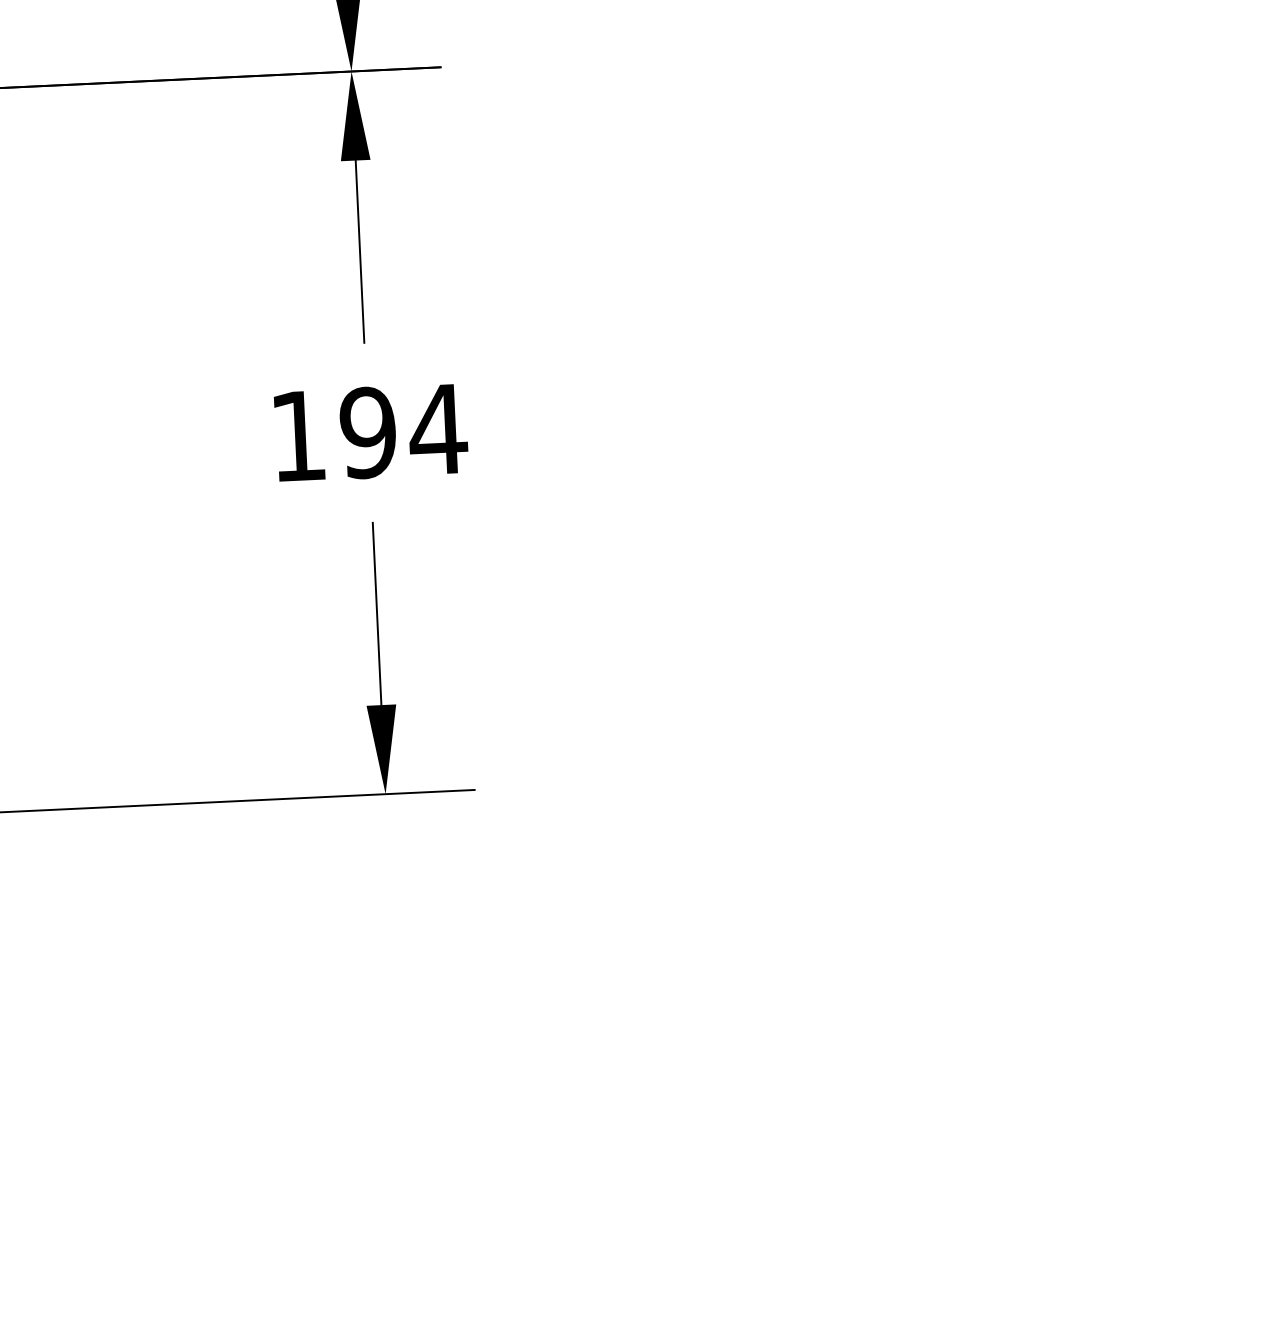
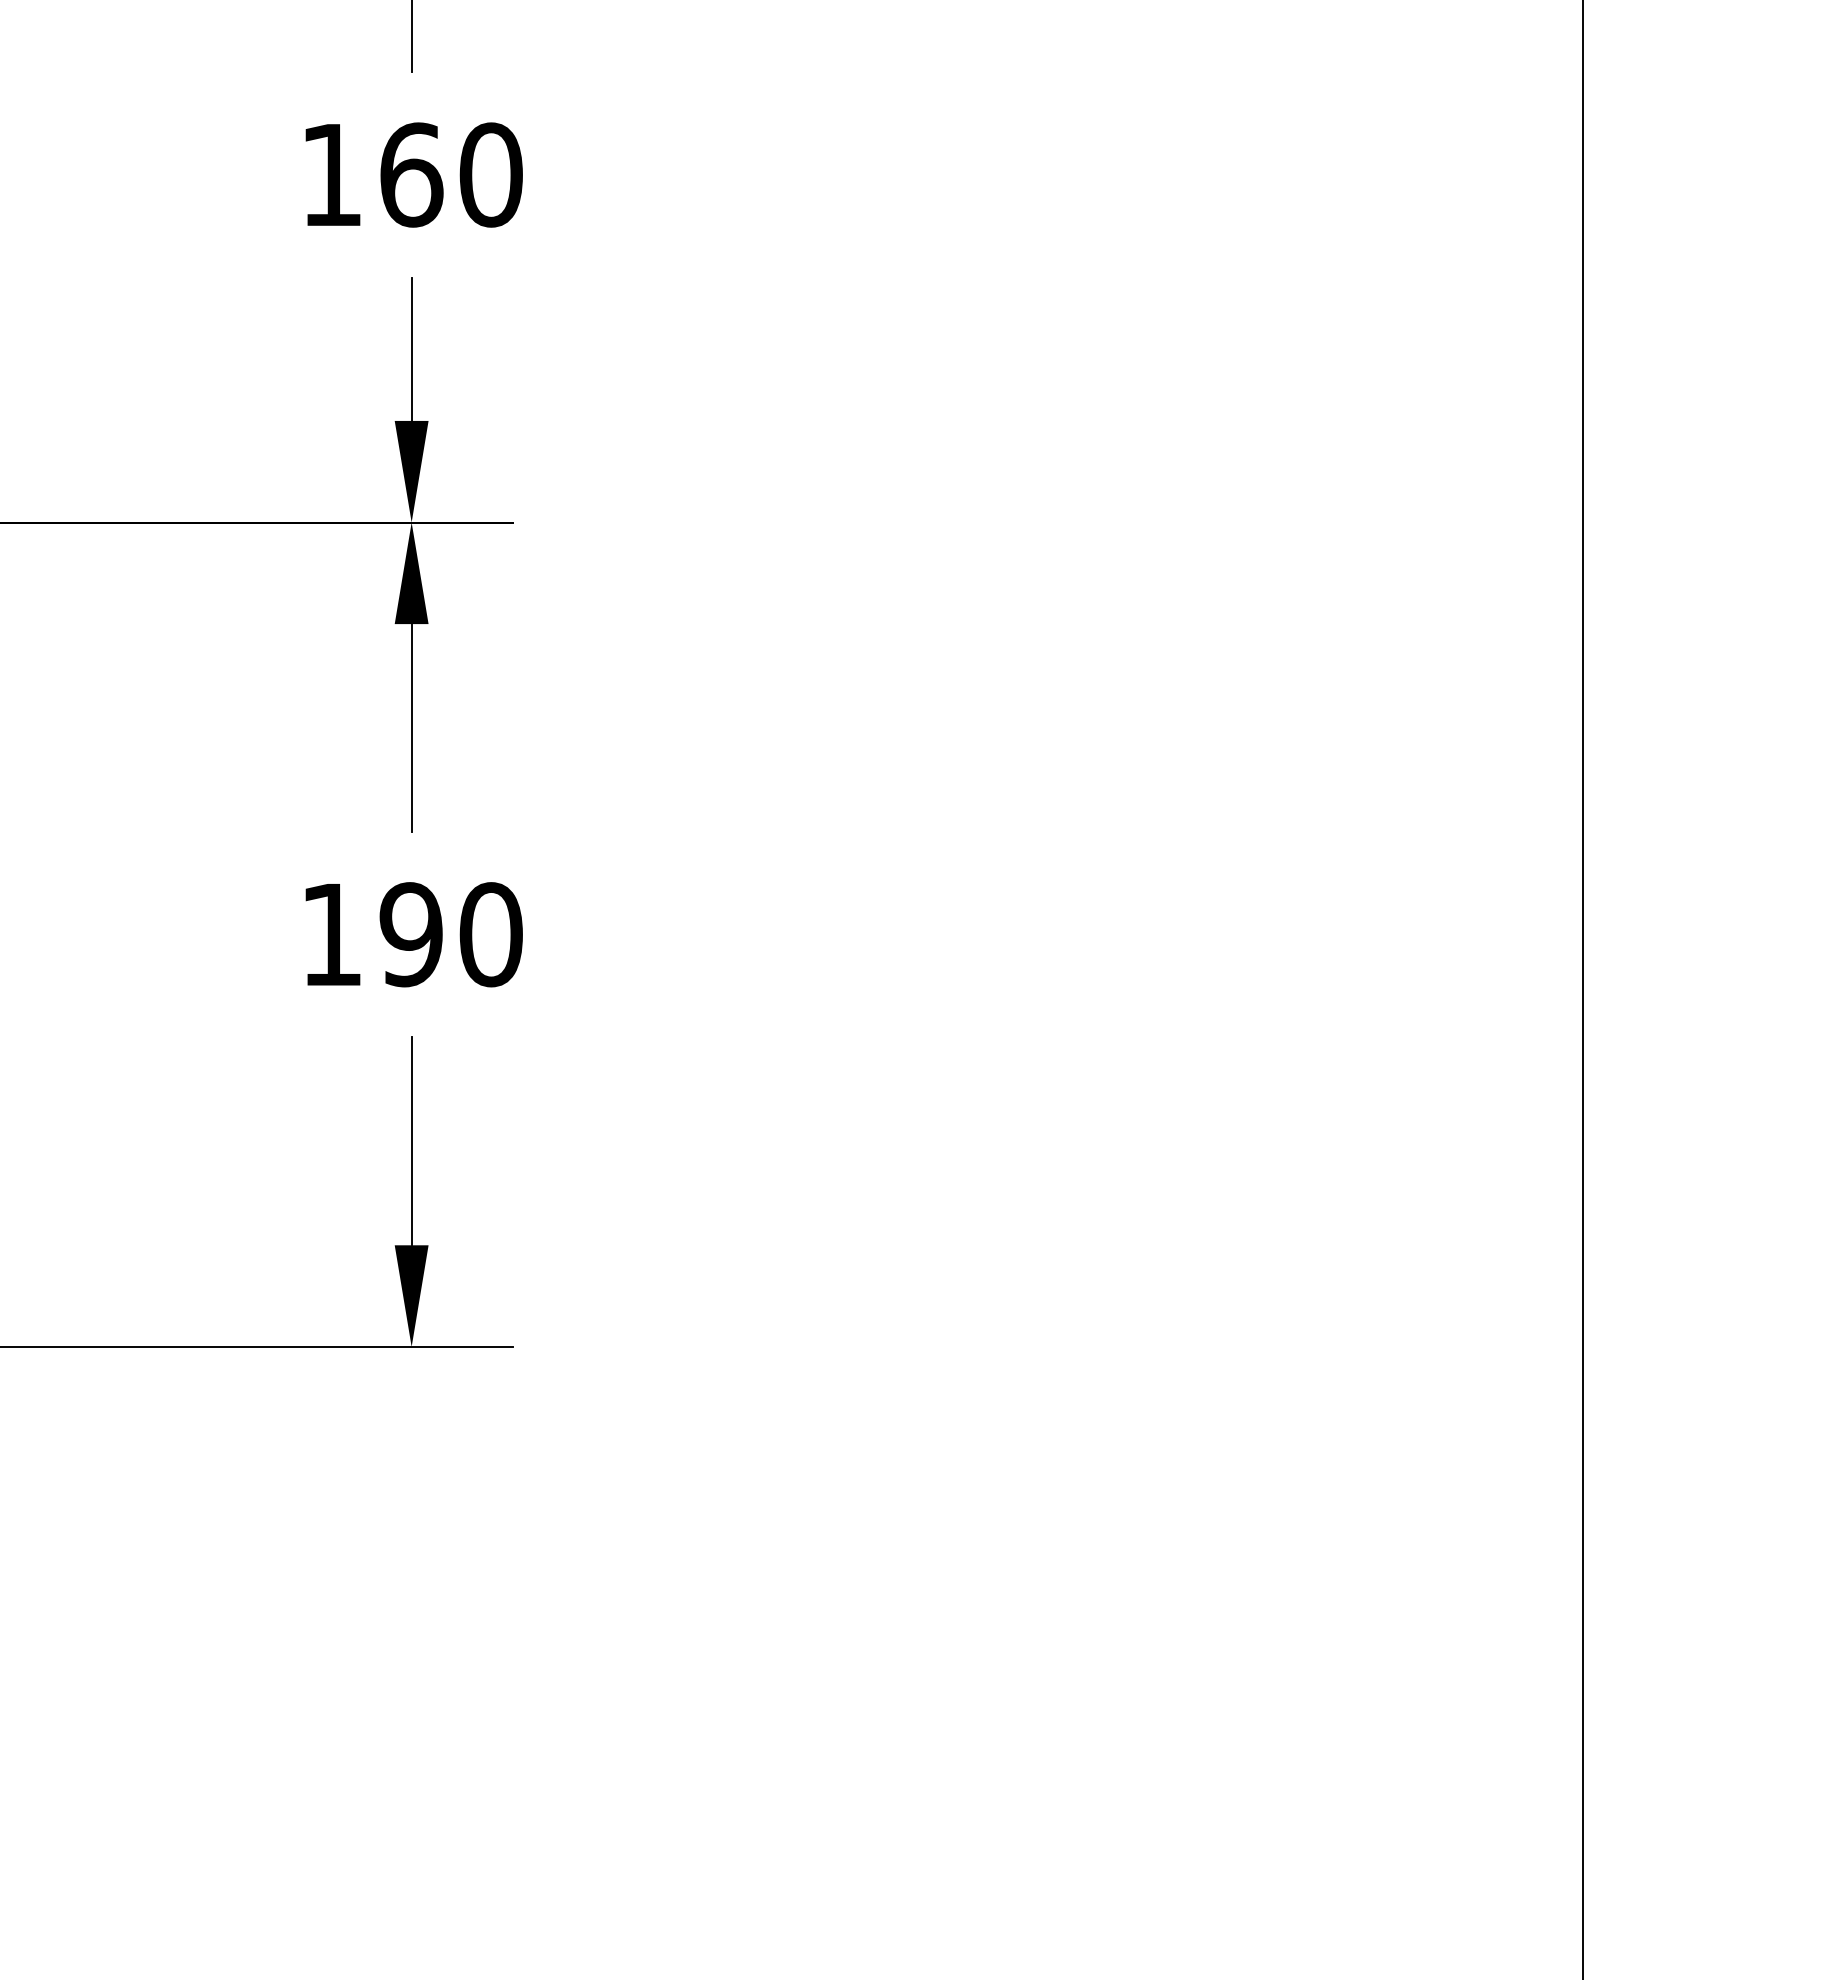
text: (437, 429) -> (490, 934), 194 -> 190

